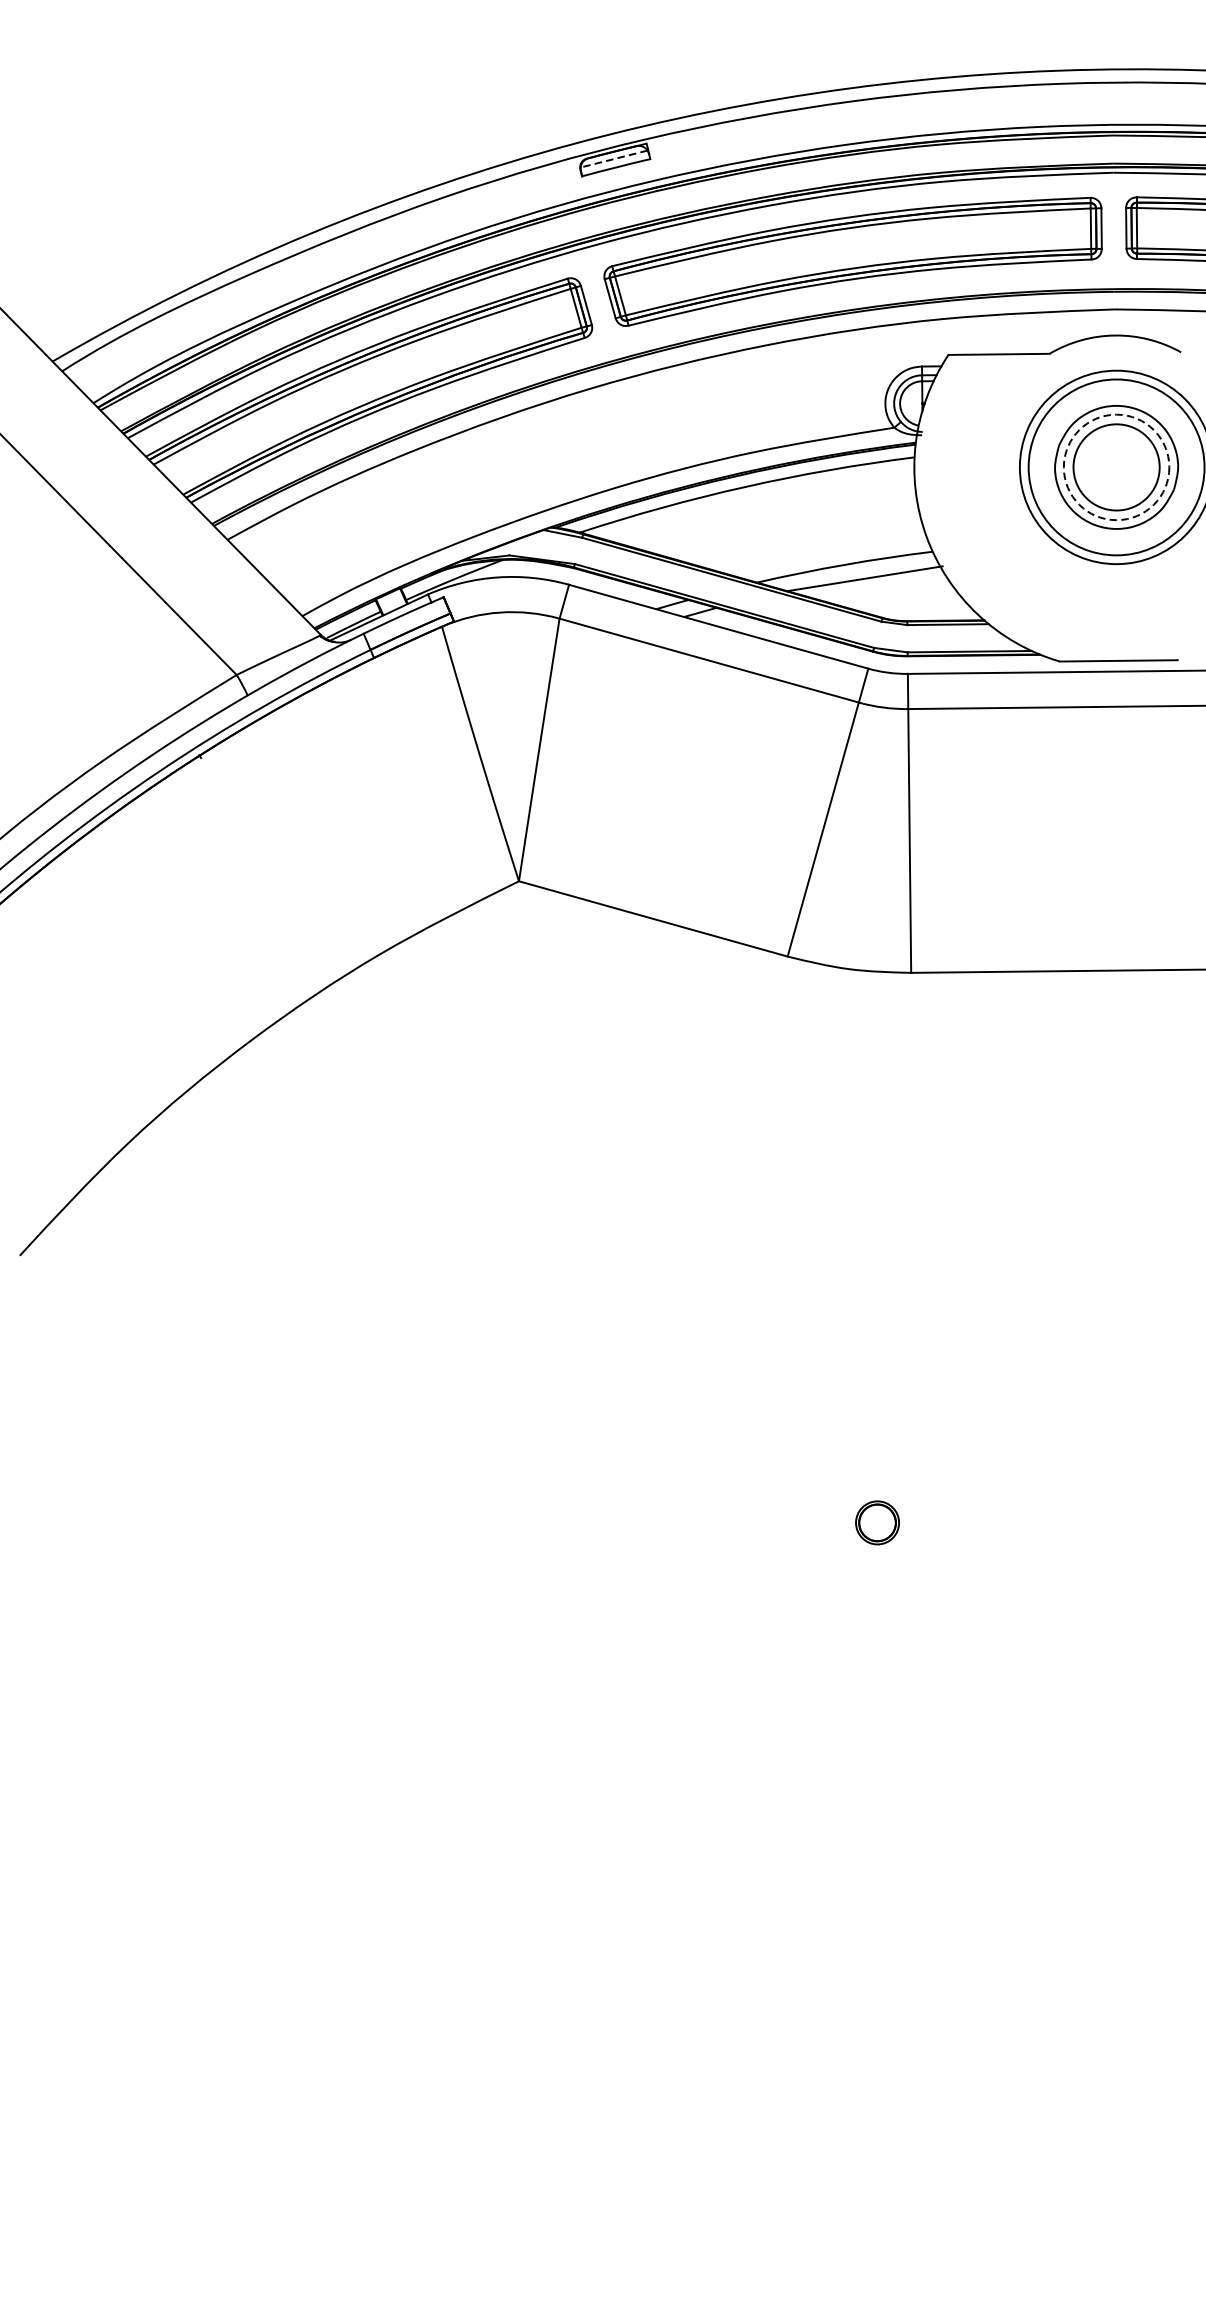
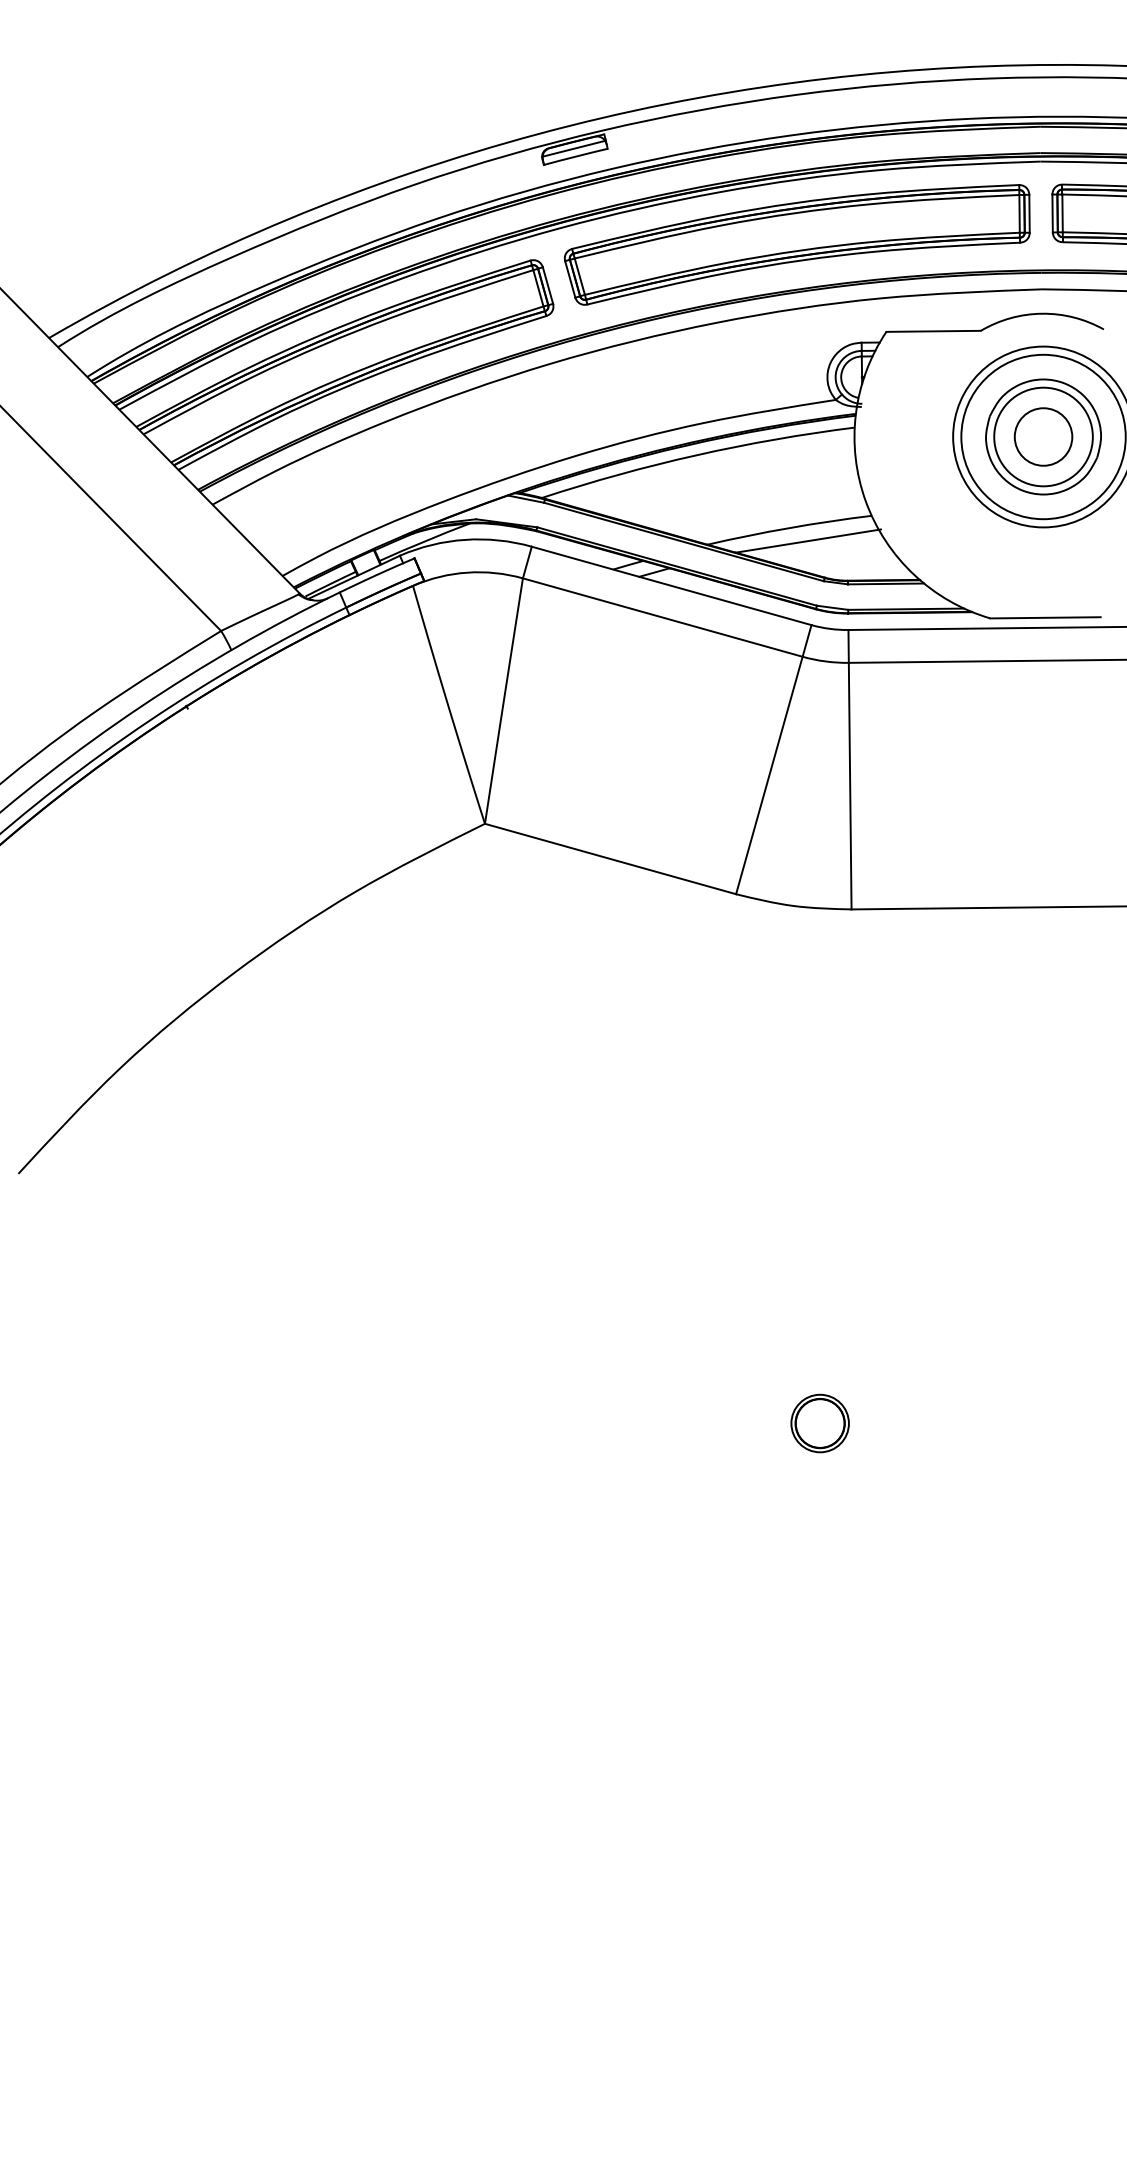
line: (613, 158) -> (573, 148), dashed -> solid
circle: (1116, 466) -> (1043, 436), dashed -> solid
circle: (1116, 466) -> (1043, 436), size x0.71
part: (876, 1522) -> (819, 1423), size x1.43

